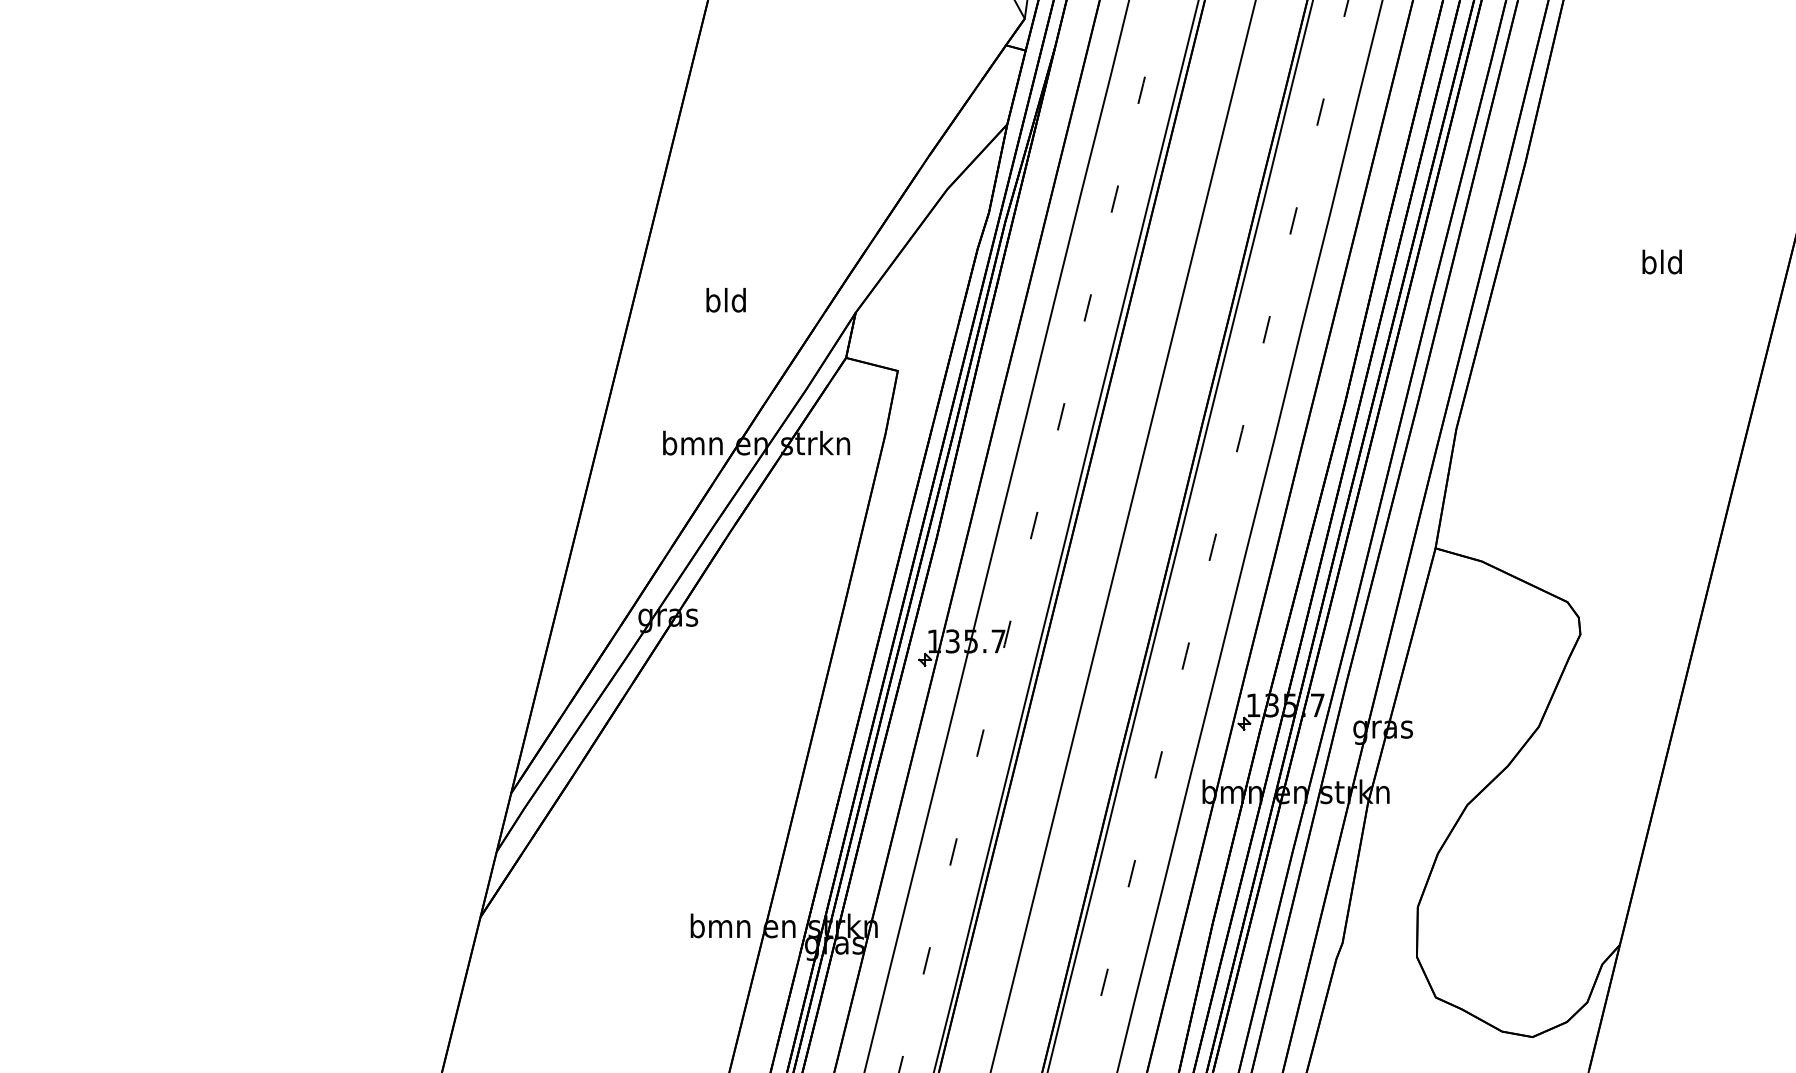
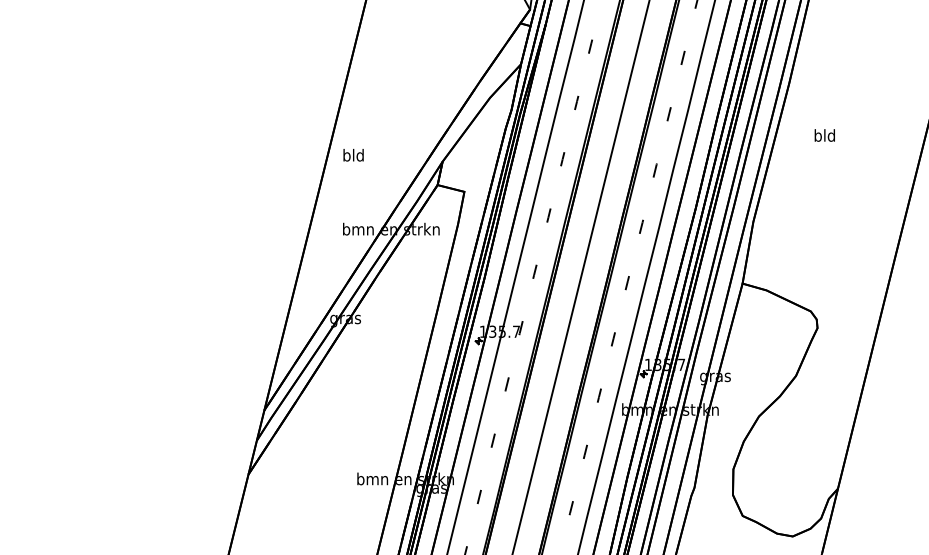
text: (1661, 262) -> (824, 135), moved
text: (725, 300) -> (353, 155), moved

